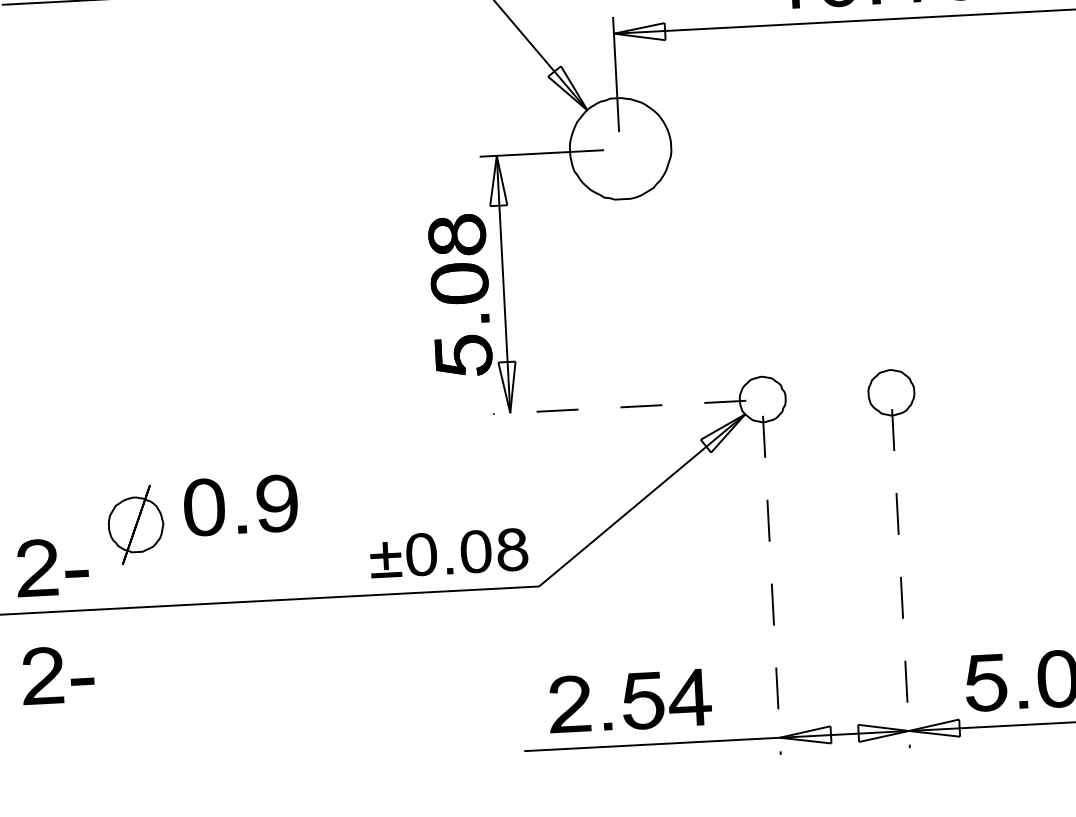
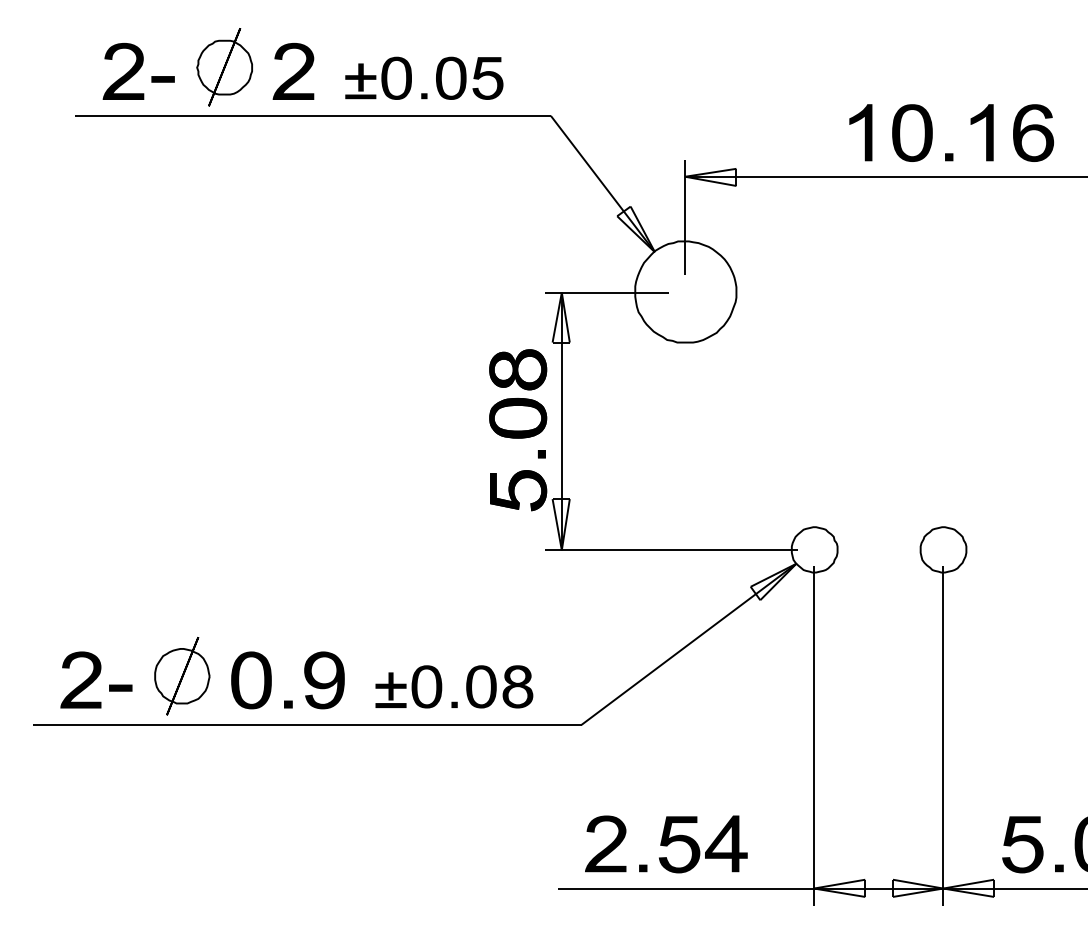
line: (619, 407) -> (671, 550), dashed -> solid
part: (224, 506) -> (271, 680), moved
part: (136, 525) -> (182, 676), moved
part: (437, 553) -> (442, 686), moved
line: (901, 579) -> (943, 736), dashed -> solid
line: (772, 585) -> (814, 736), dashed -> solid
part: (58, 674) -> (96, 787), removed

